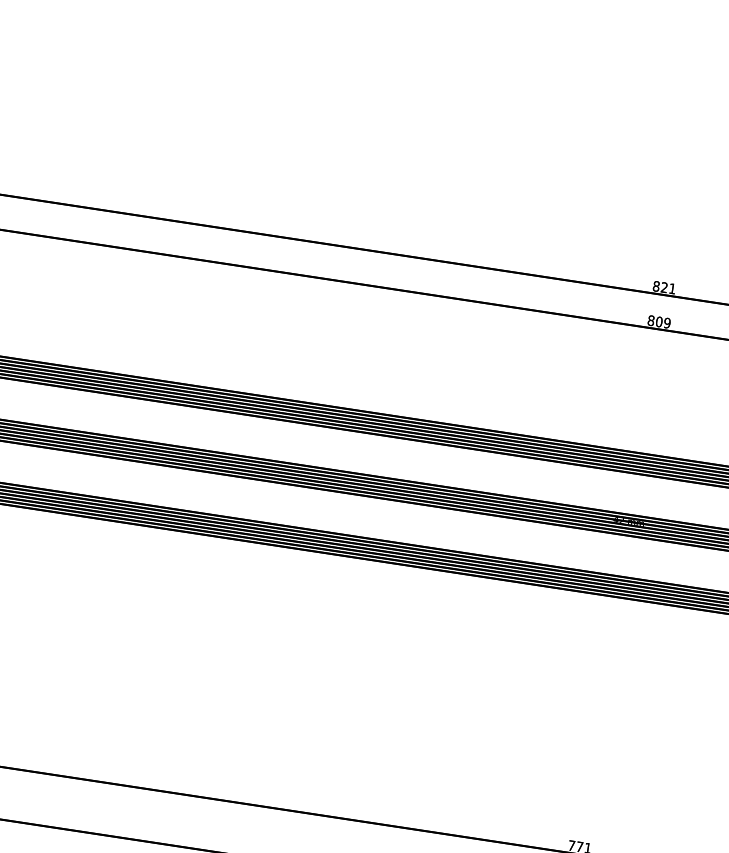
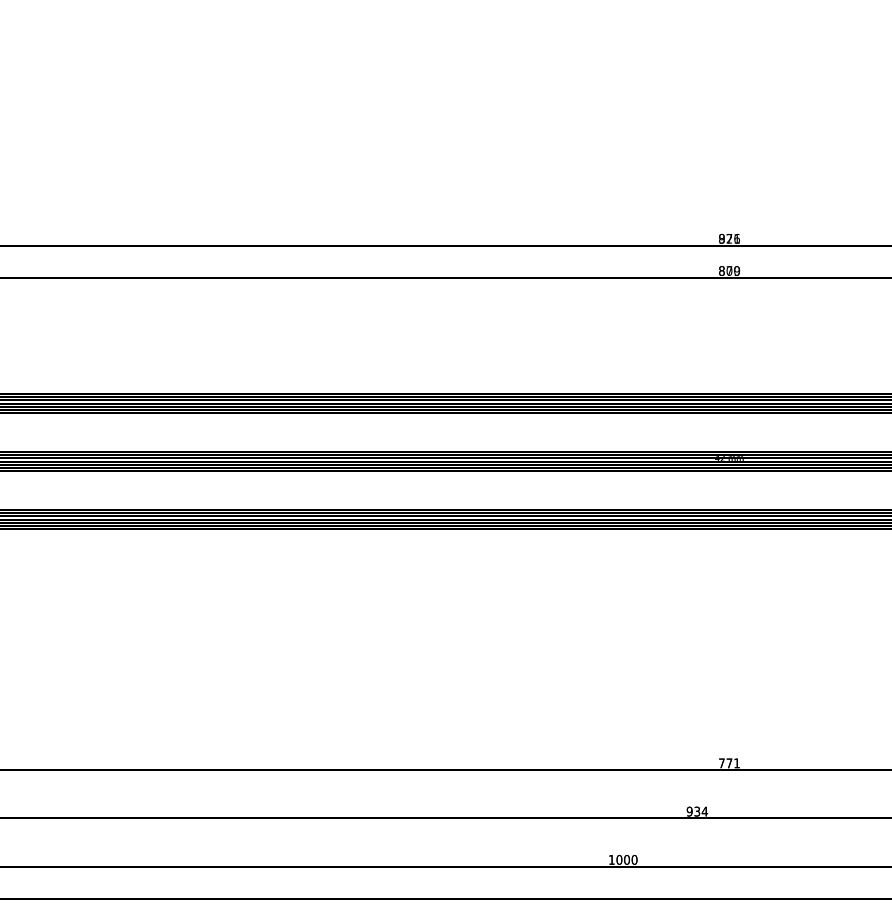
text: (664, 287) -> (729, 238), 821 -> 976
text: (662, 321) -> (732, 270), 809 -> 870

